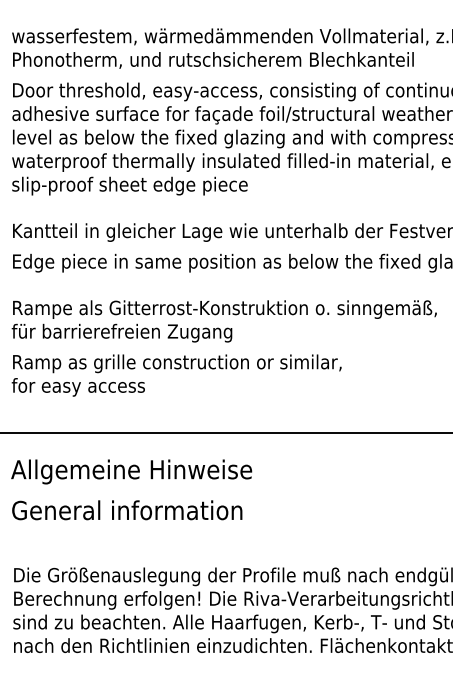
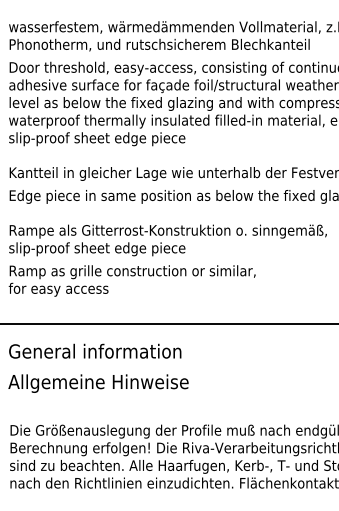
text: (128, 333) -> (96, 249), für barrierefreien Zugang -> slip-proof sheet edge piece
text: (131, 471) -> (98, 352), Allgemeine Hinweise -> General information
text: (131, 512) -> (98, 383), General information -> Allgemeine Hinweise

